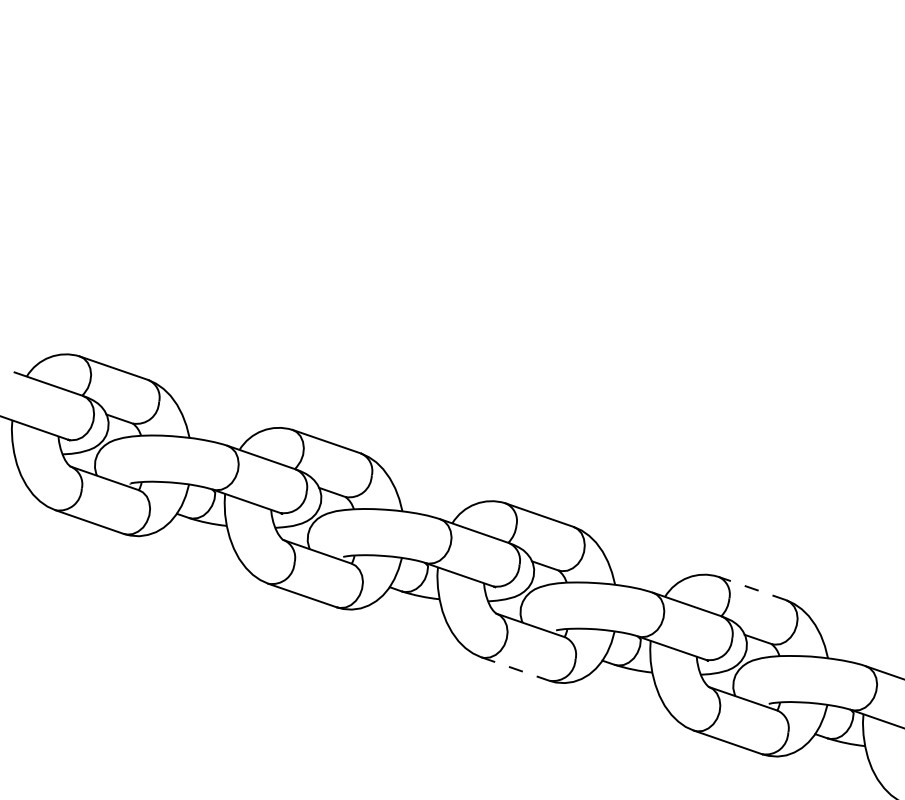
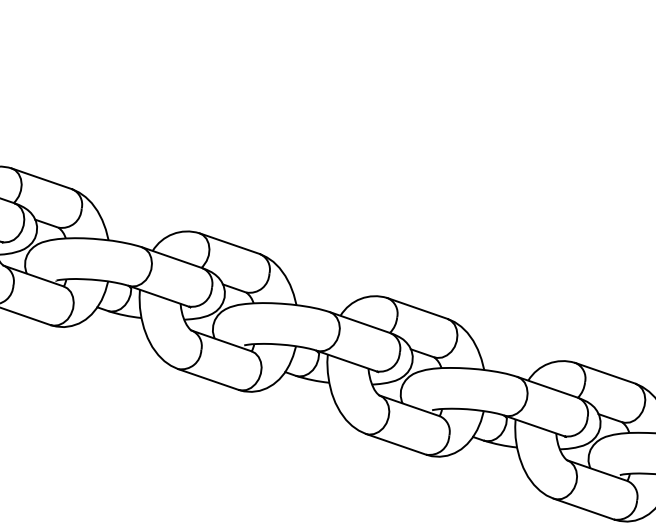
line: (751, 588) -> (604, 373), dashed -> solid
line: (515, 669) -> (396, 444), dashed -> solid

